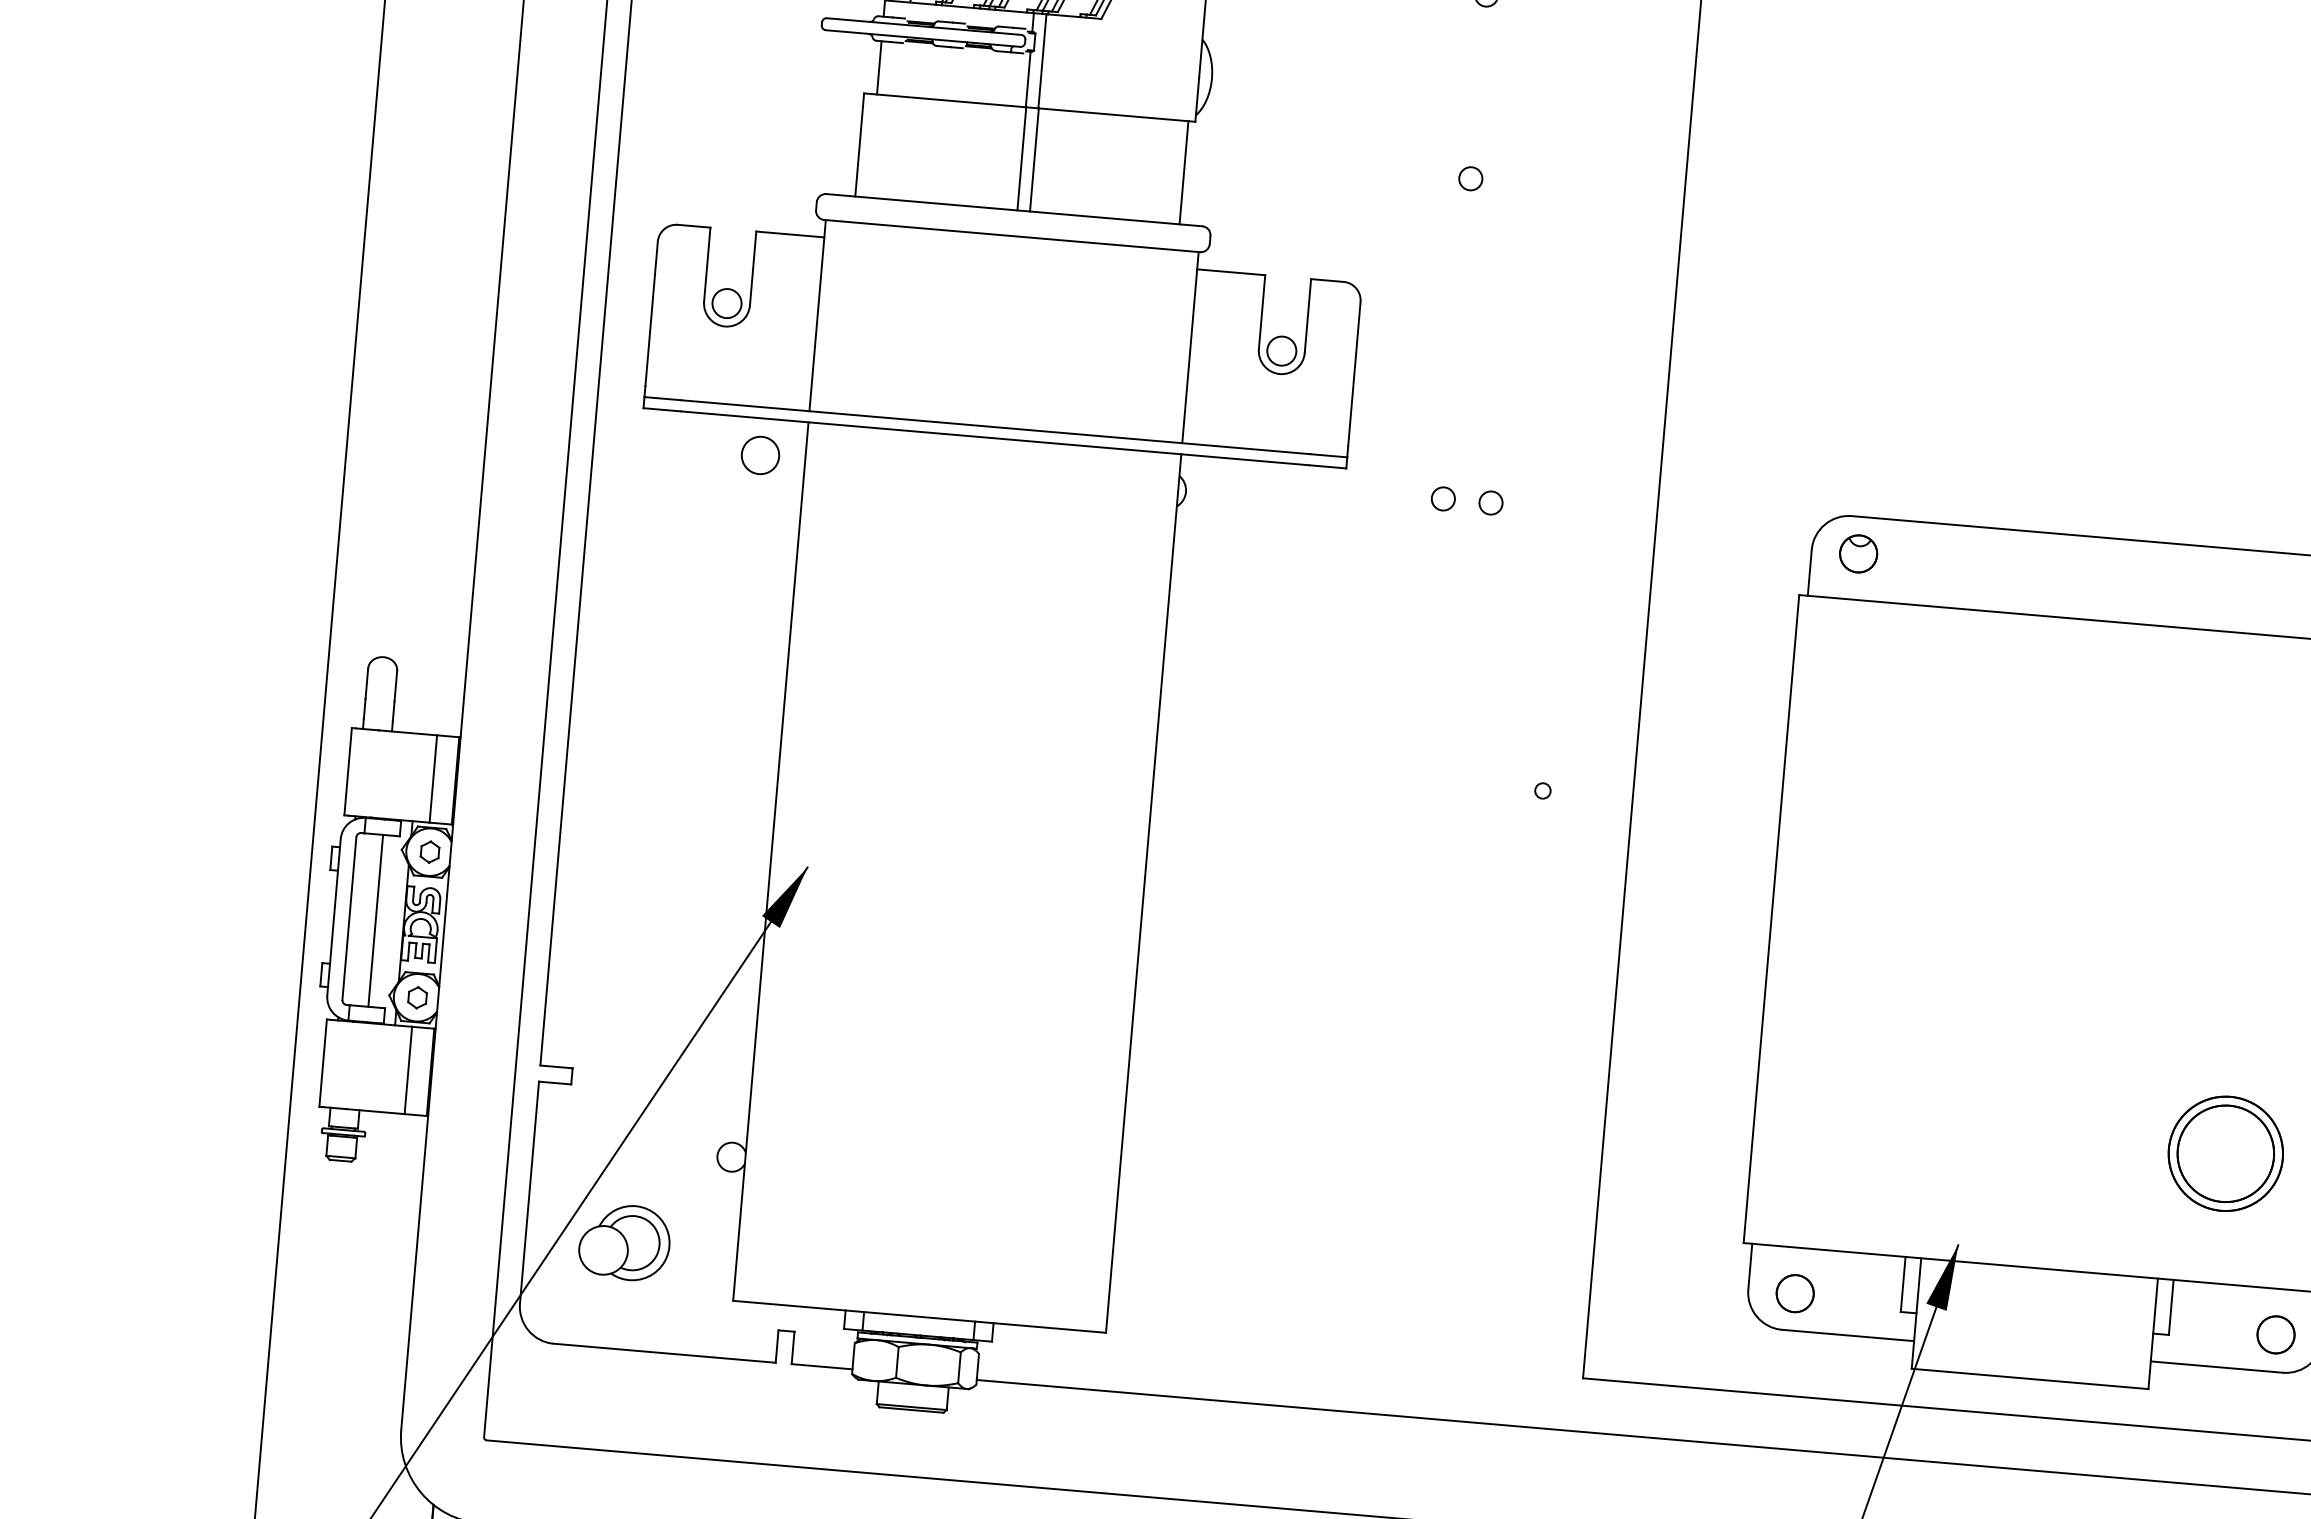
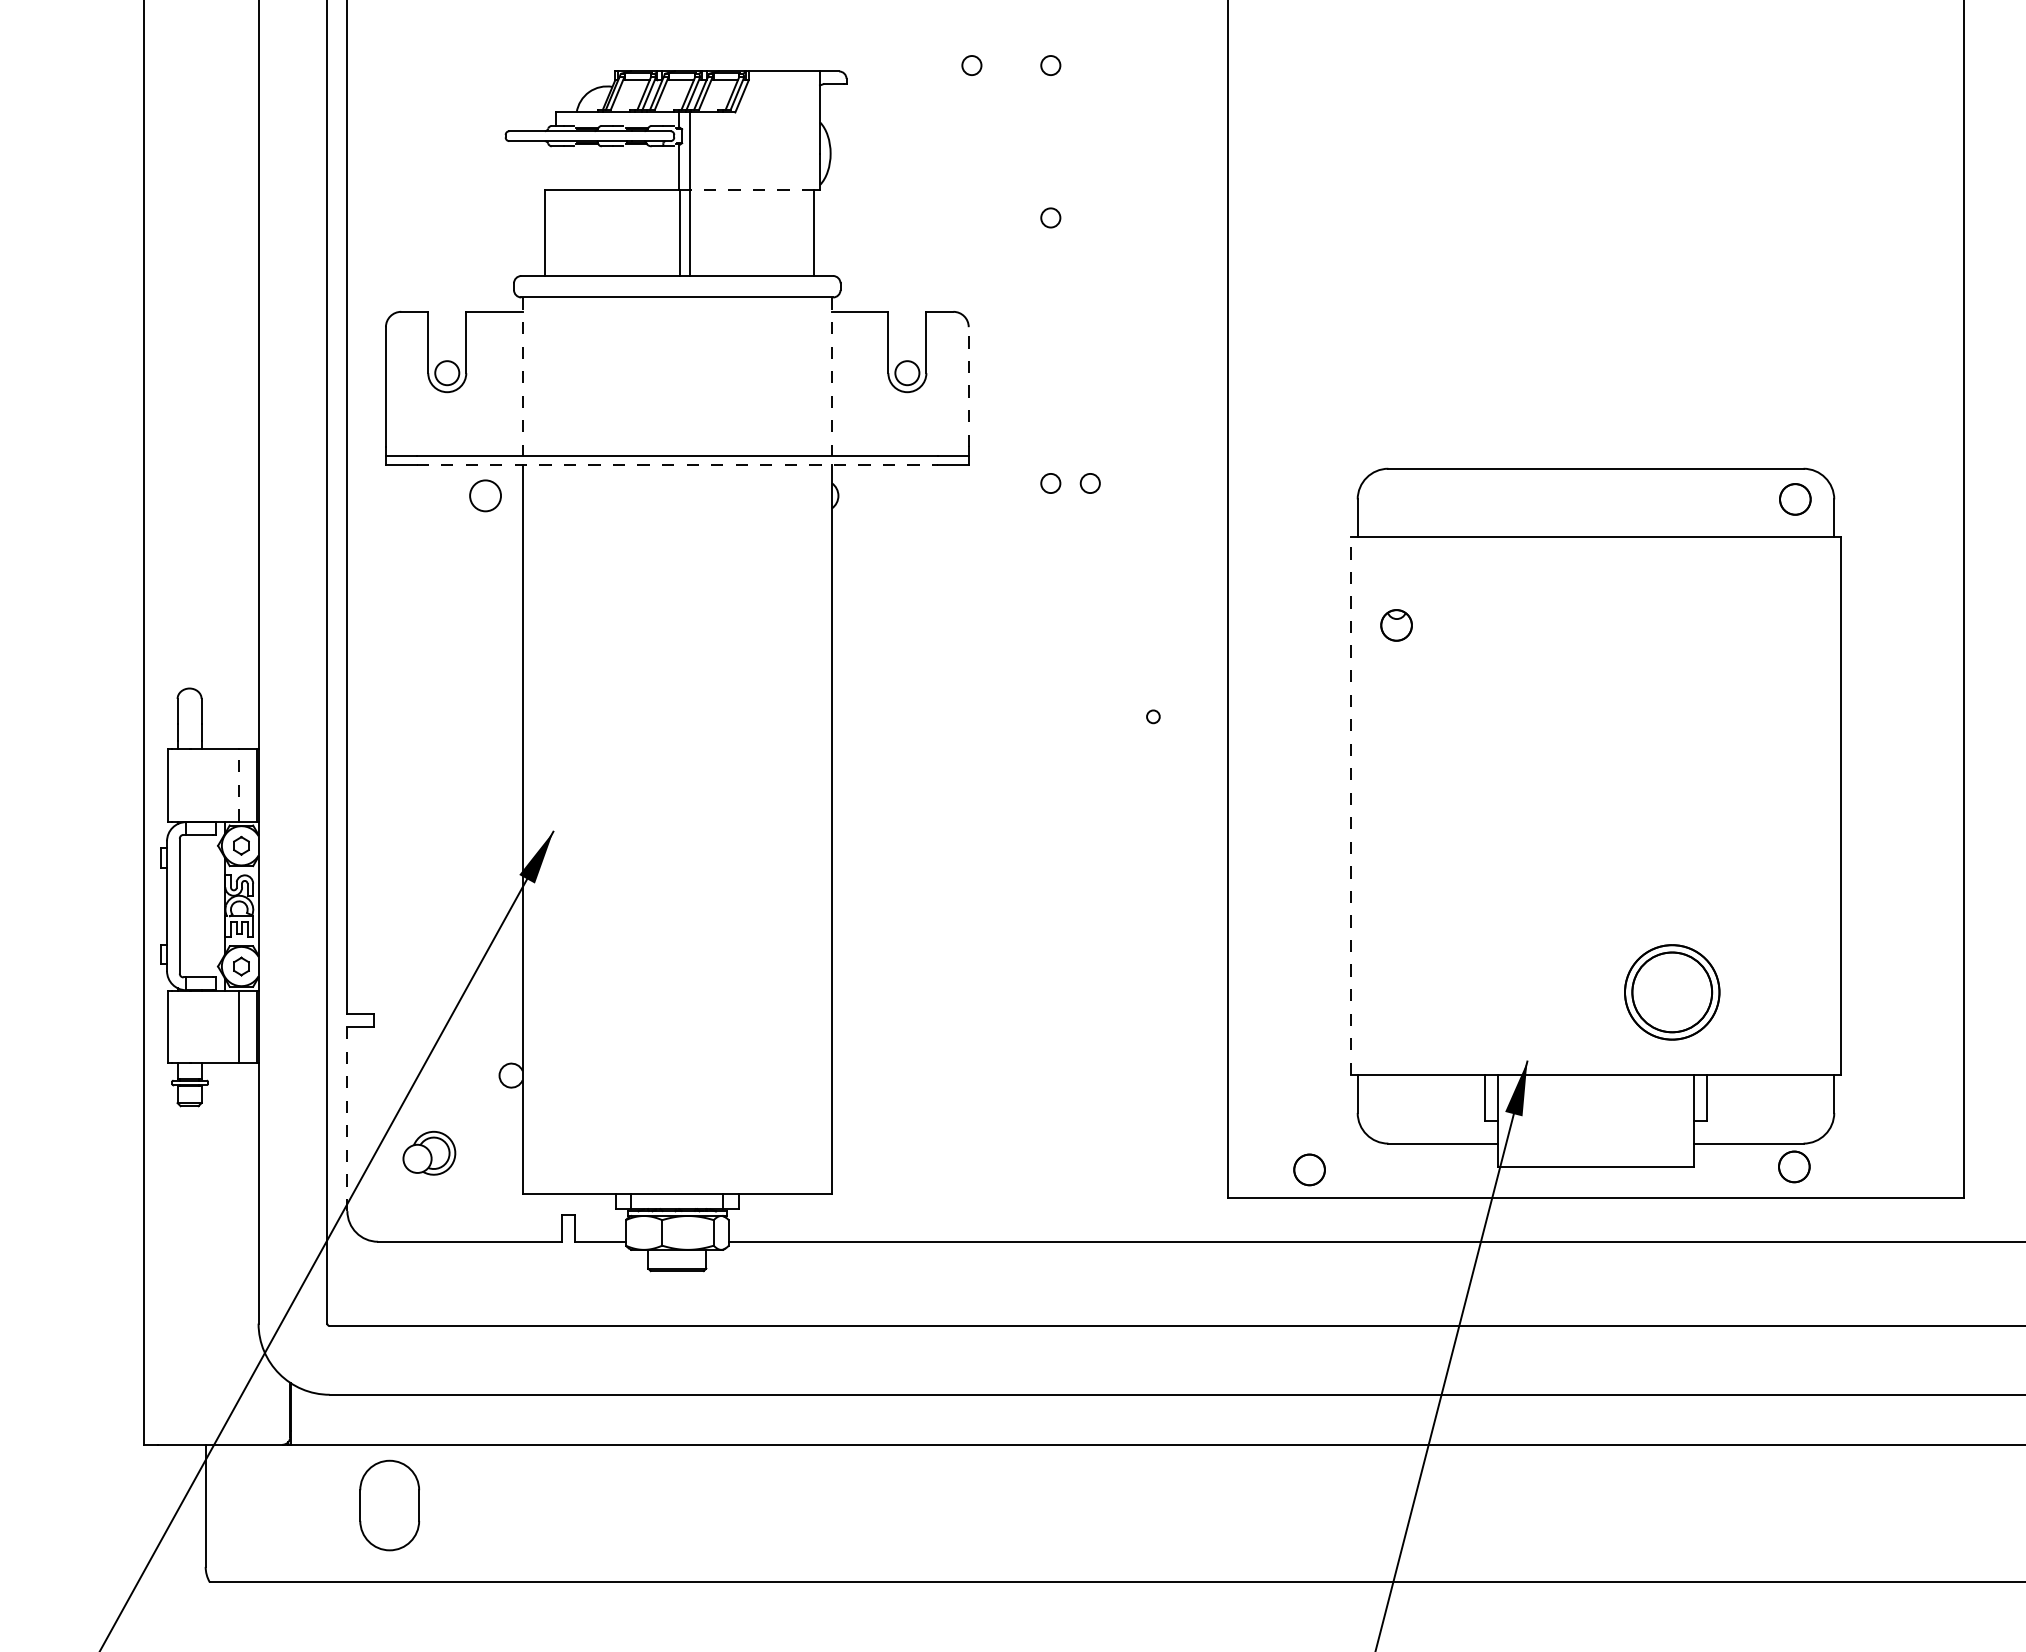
line: (878, 67) -> (555, 168), removed
line: (1112, 114) -> (751, 190), solid -> dashed
line: (817, 316) -> (522, 377), solid -> dashed
line: (1189, 348) -> (831, 377), solid -> dashed
line: (1354, 373) -> (968, 386), solid -> dashed
line: (995, 438) -> (677, 465), solid -> dashed
part: (1858, 554) -> (1396, 625), moved
line: (433, 778) -> (239, 784), solid -> dashed
line: (1771, 919) -> (1350, 806), solid -> dashed
line: (375, 920) -> (201, 905), removed
part: (2226, 1153) -> (1672, 992), moved
line: (529, 1191) -> (347, 1118), solid -> dashed
part: (625, 1241) -> (429, 1152), size x0.7
part: (1795, 1293) -> (1309, 1169), moved
part: (2276, 1334) -> (1794, 1166), moved

